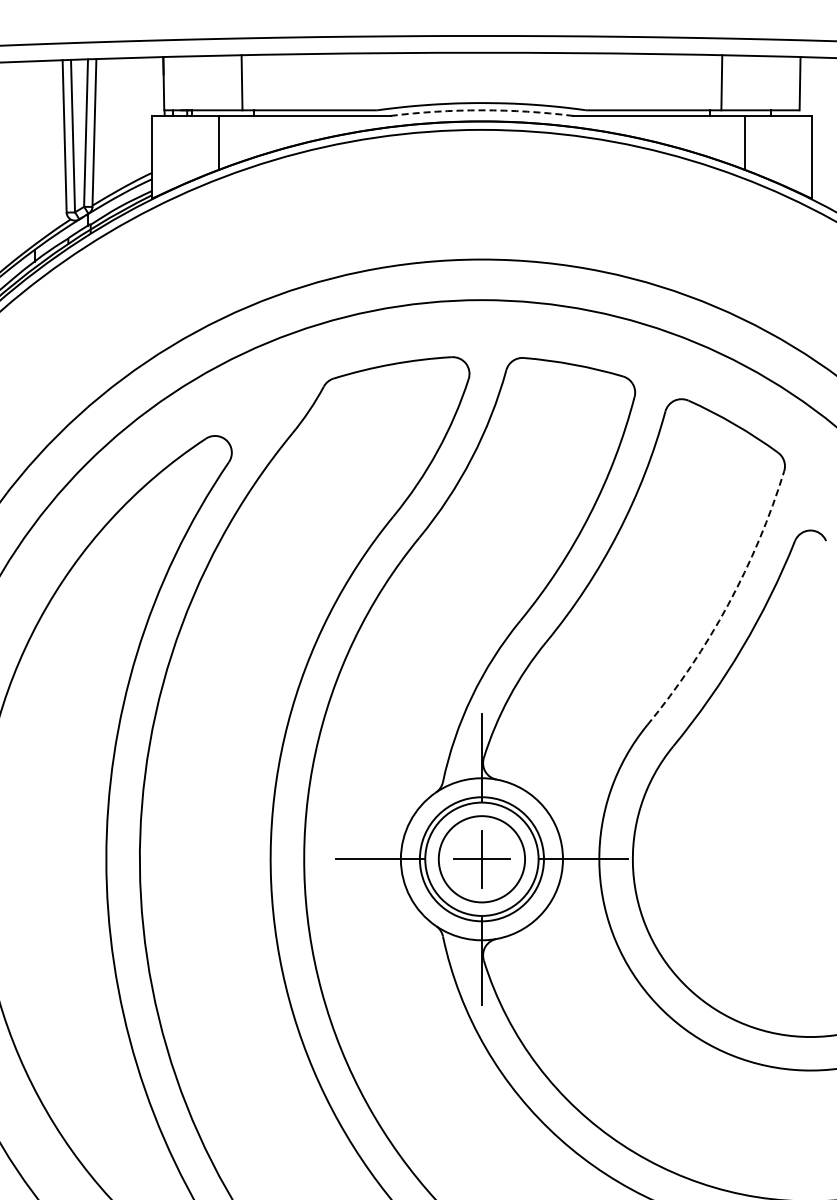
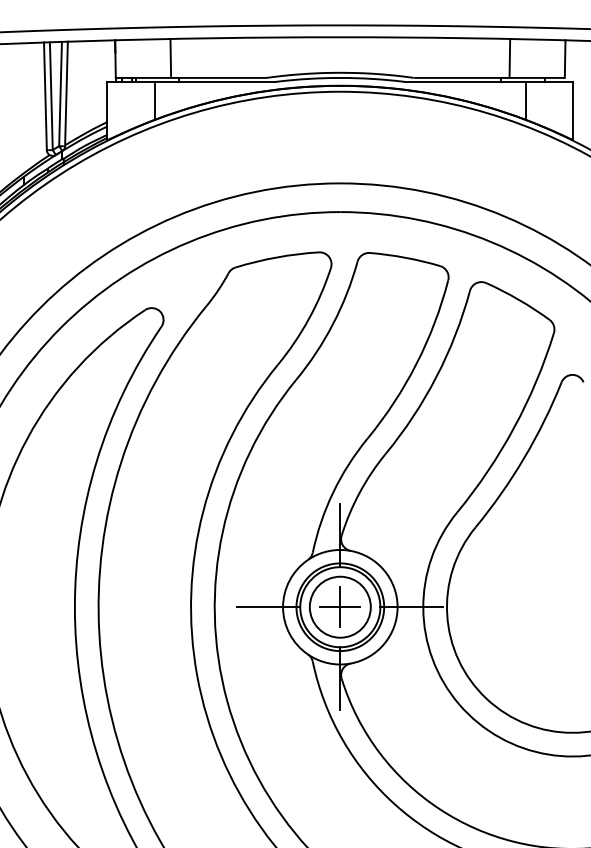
arc: (481, 110) -> (340, 78), dashed -> solid
arc: (728, 604) -> (514, 427), dashed -> solid

